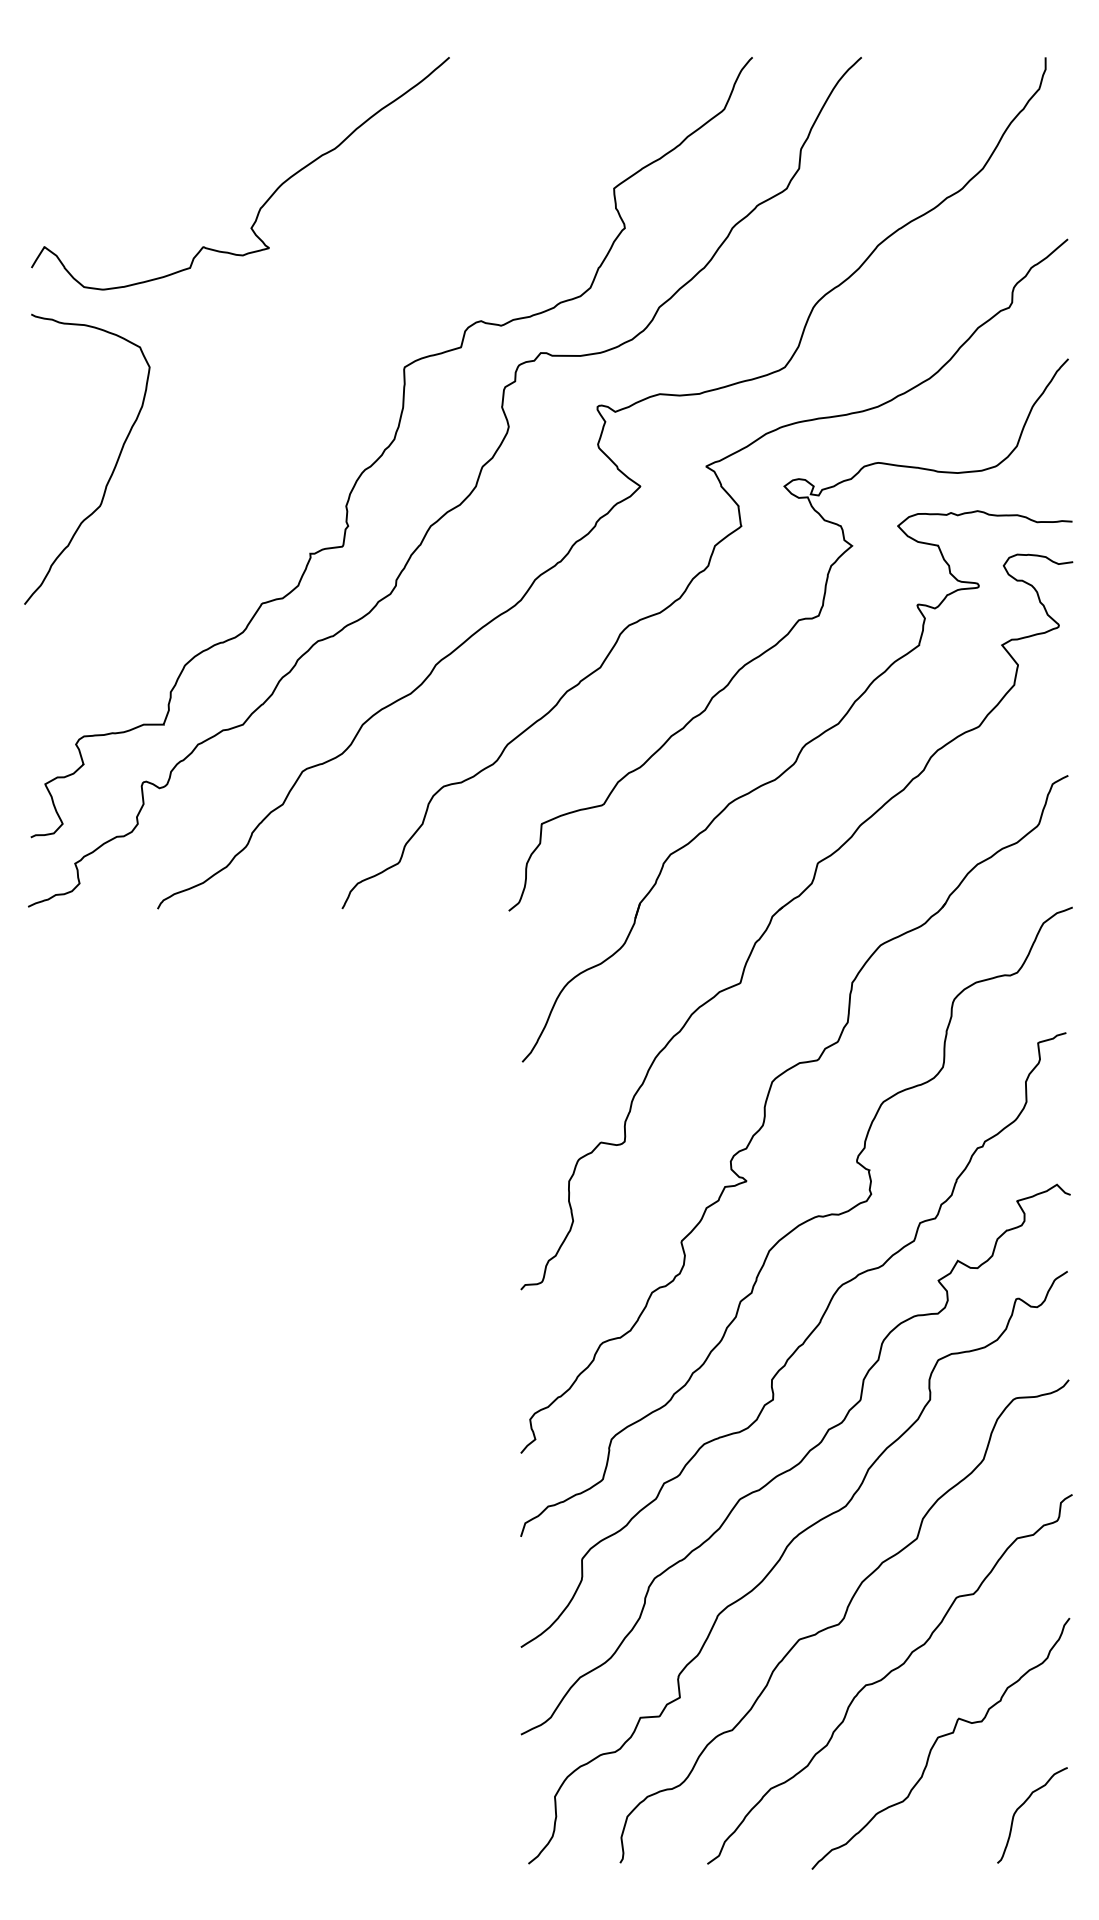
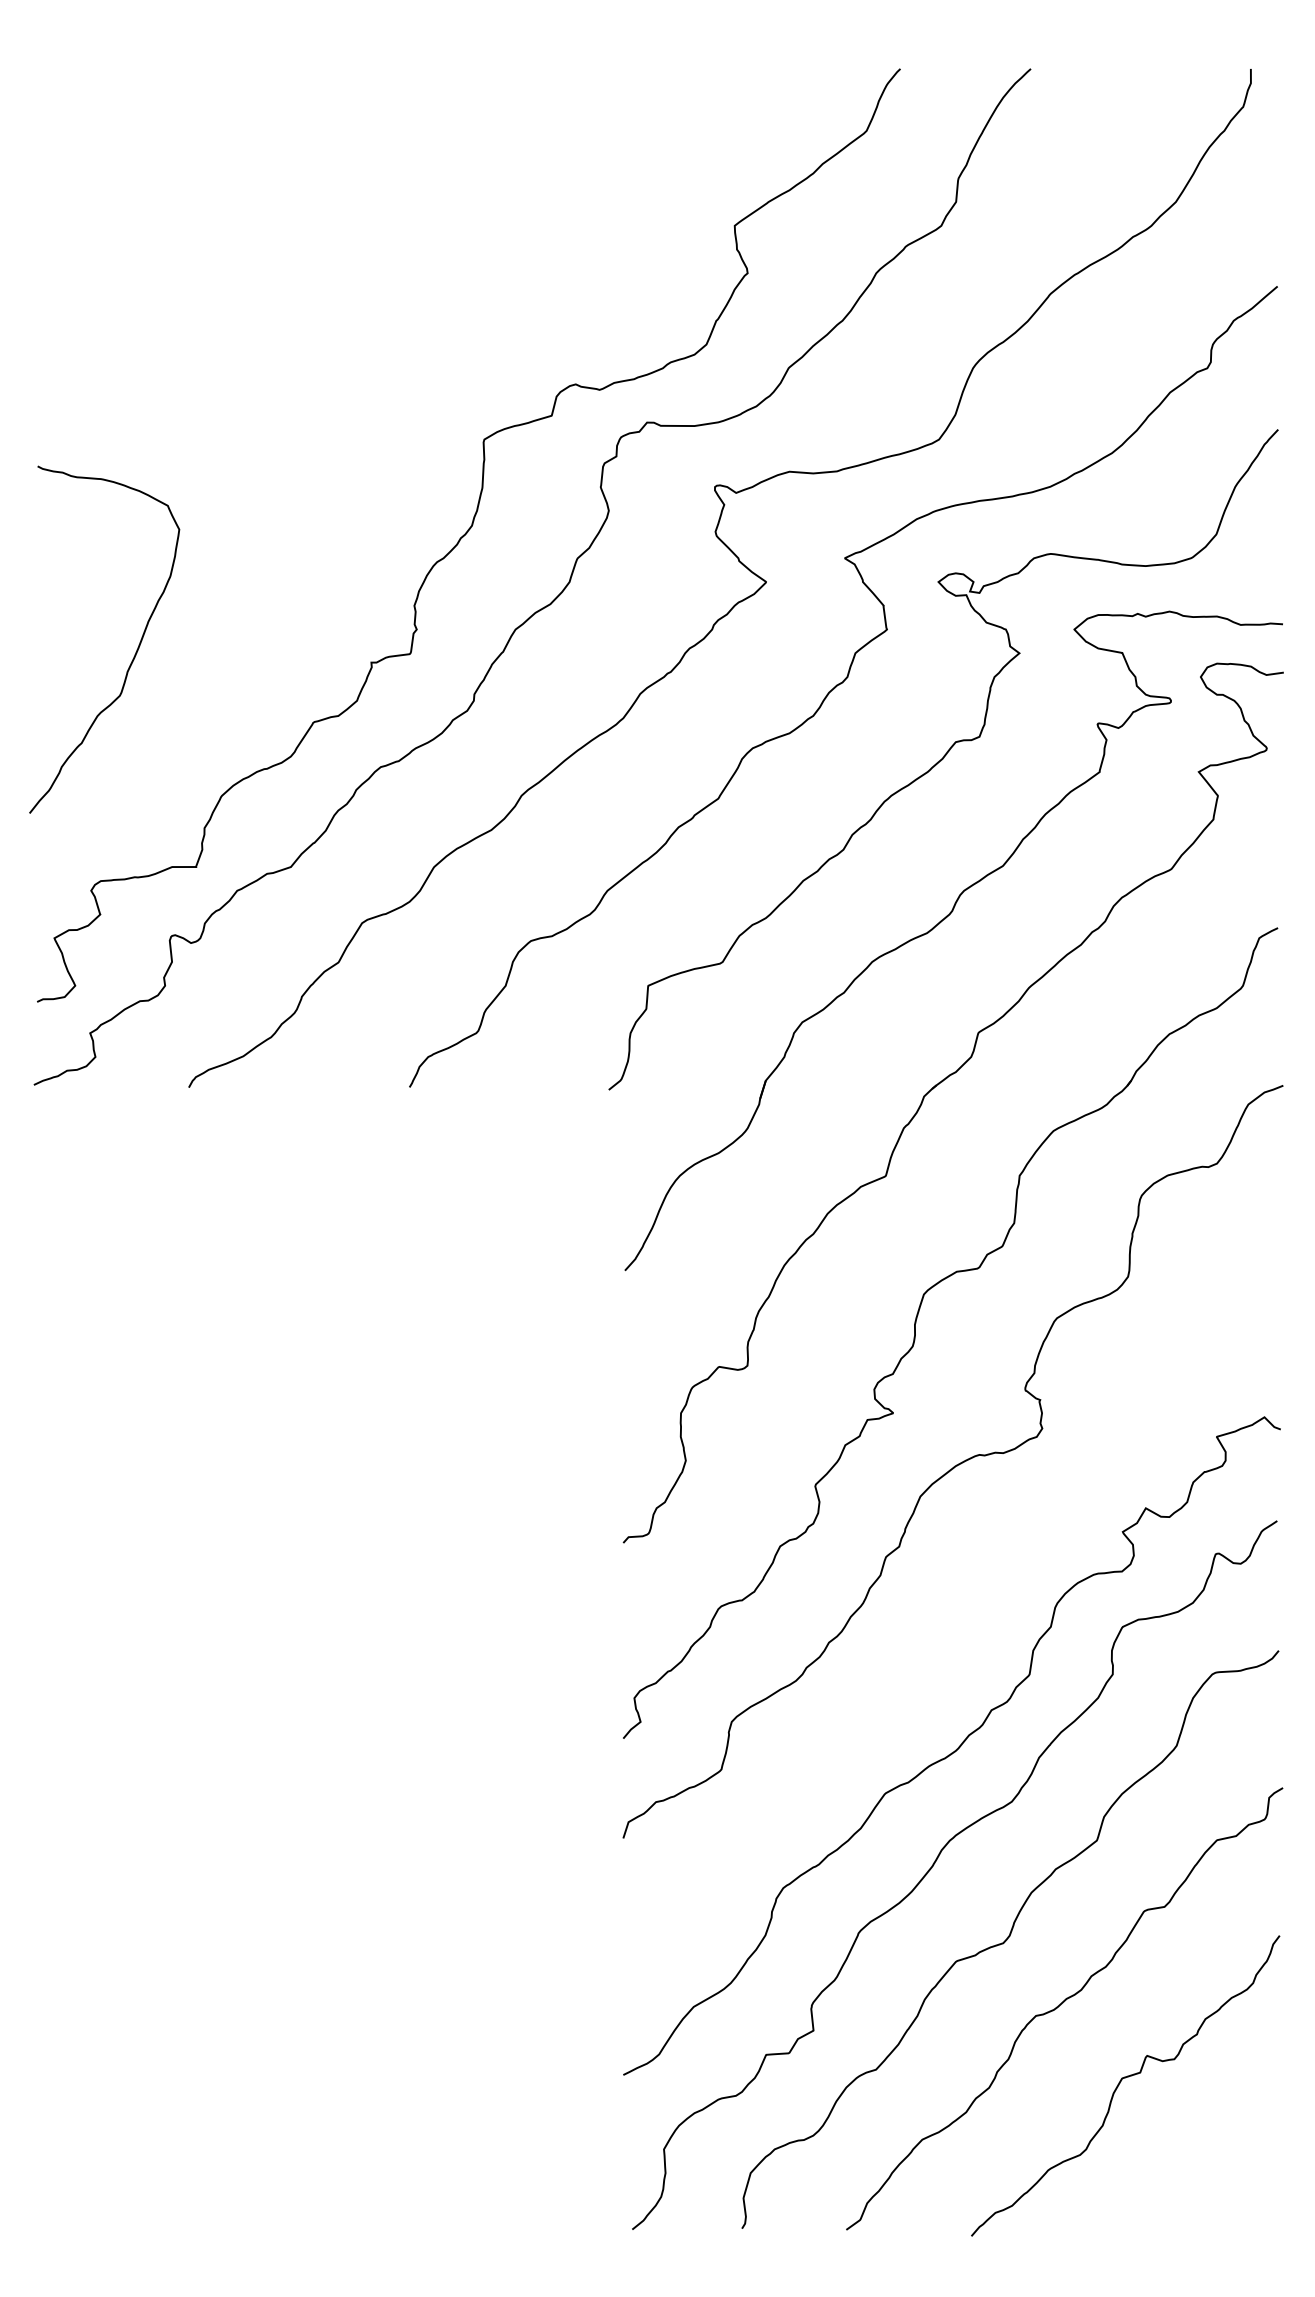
curve: (271, 194) -> (324, 233), removed
curve: (113, 467) -> (136, 649), moved
curve: (799, 1345) -> (956, 1609), removed
curve: (1022, 1805) -> (1223, 2159), removed

